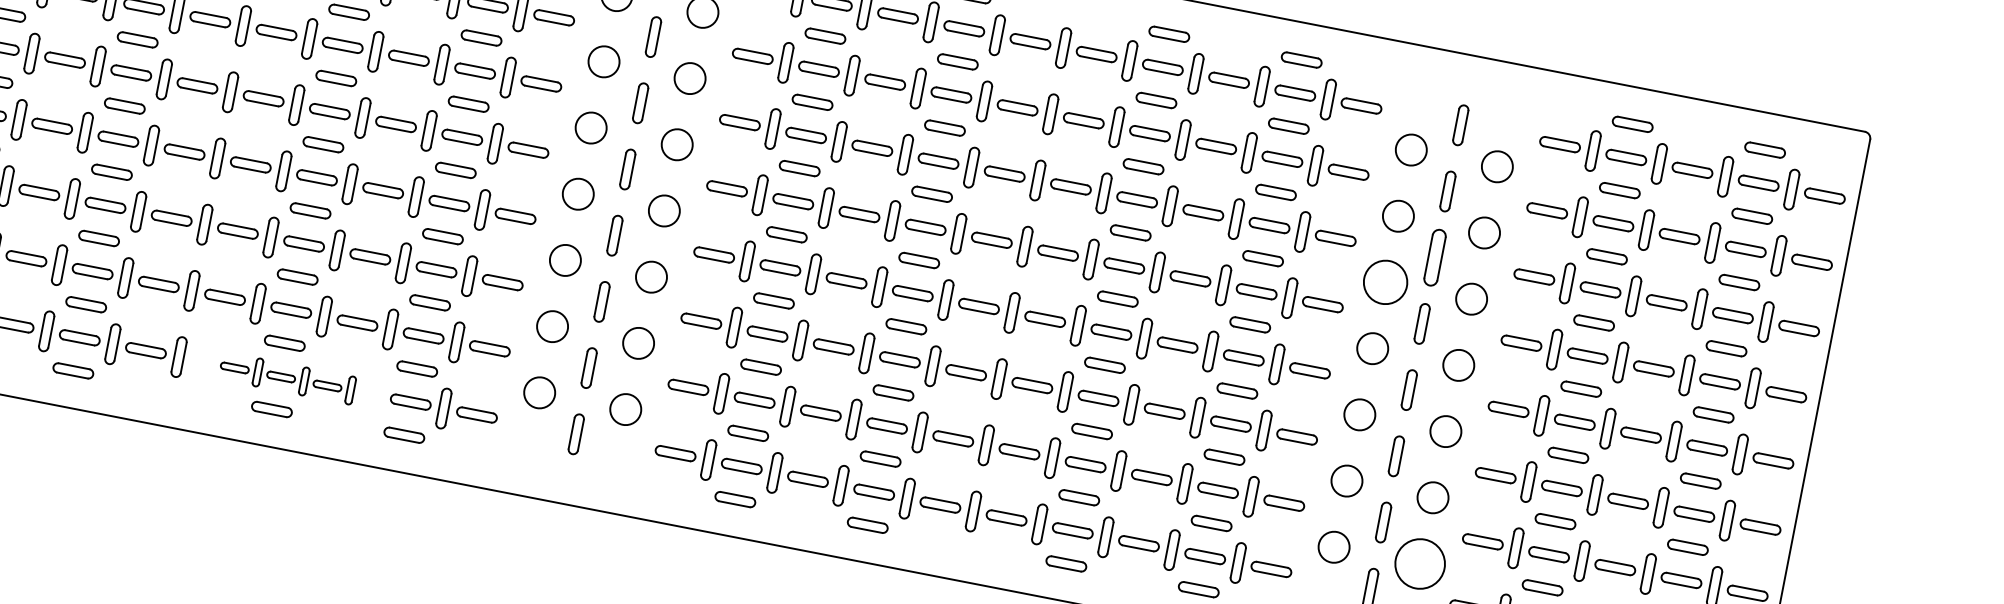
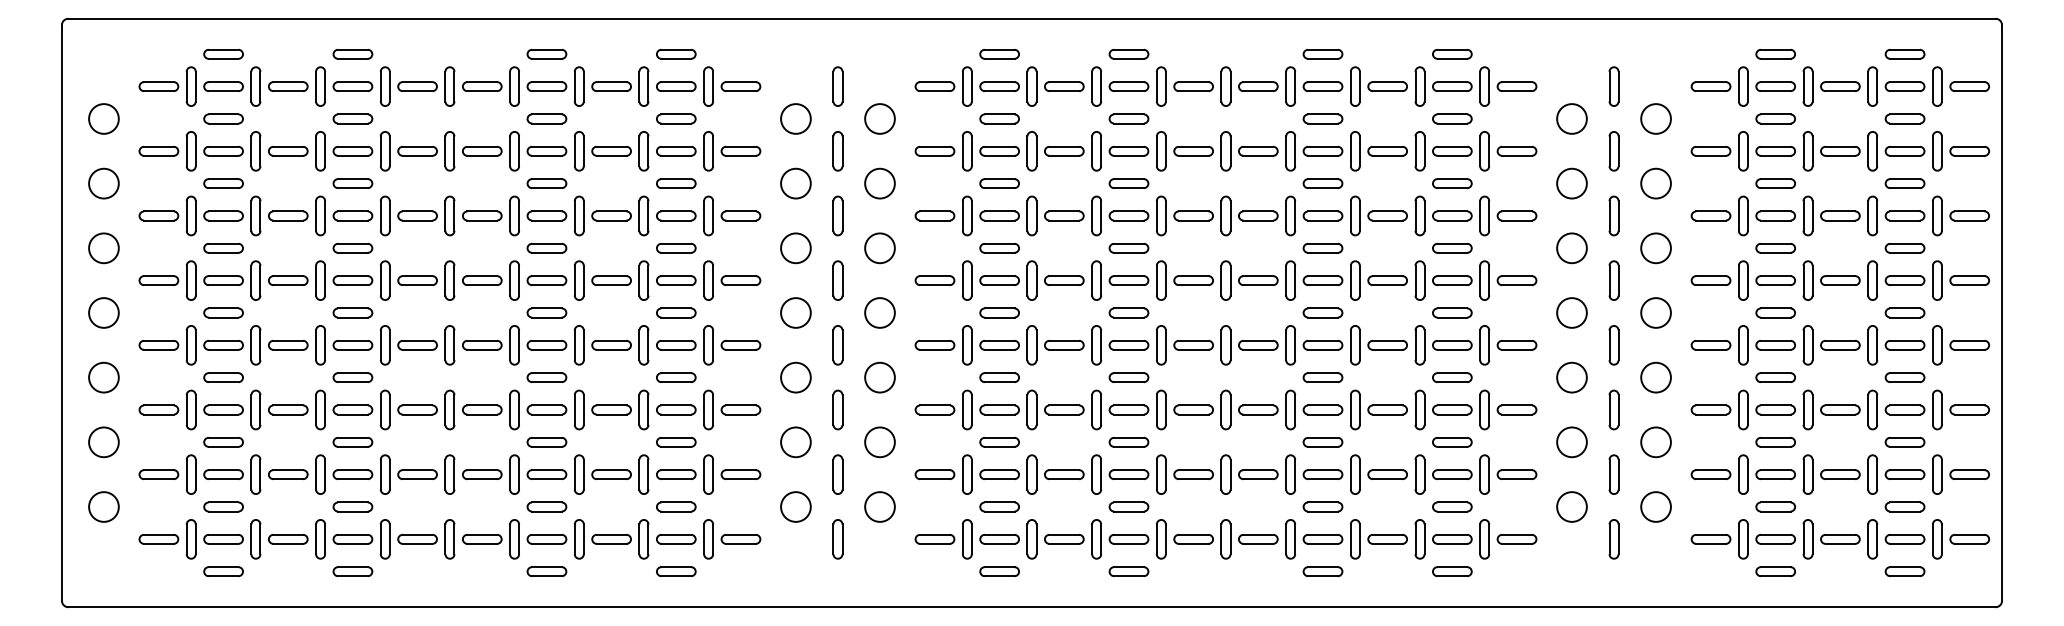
part: (1434, 257) -> (1613, 215), size x0.71
circle: (1385, 282) -> (1571, 248), size x0.71
part: (287, 378) -> (555, 539), size x1.43
circle: (1419, 563) -> (1655, 506), size x0.62

